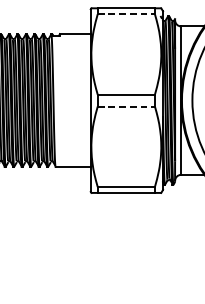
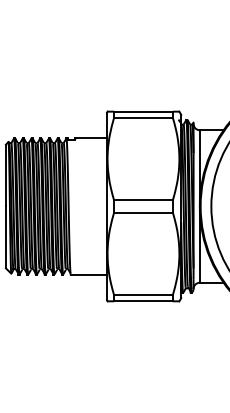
line: (126, 14) -> (143, 117), dashed -> solid
line: (126, 106) -> (143, 212), dashed -> solid

